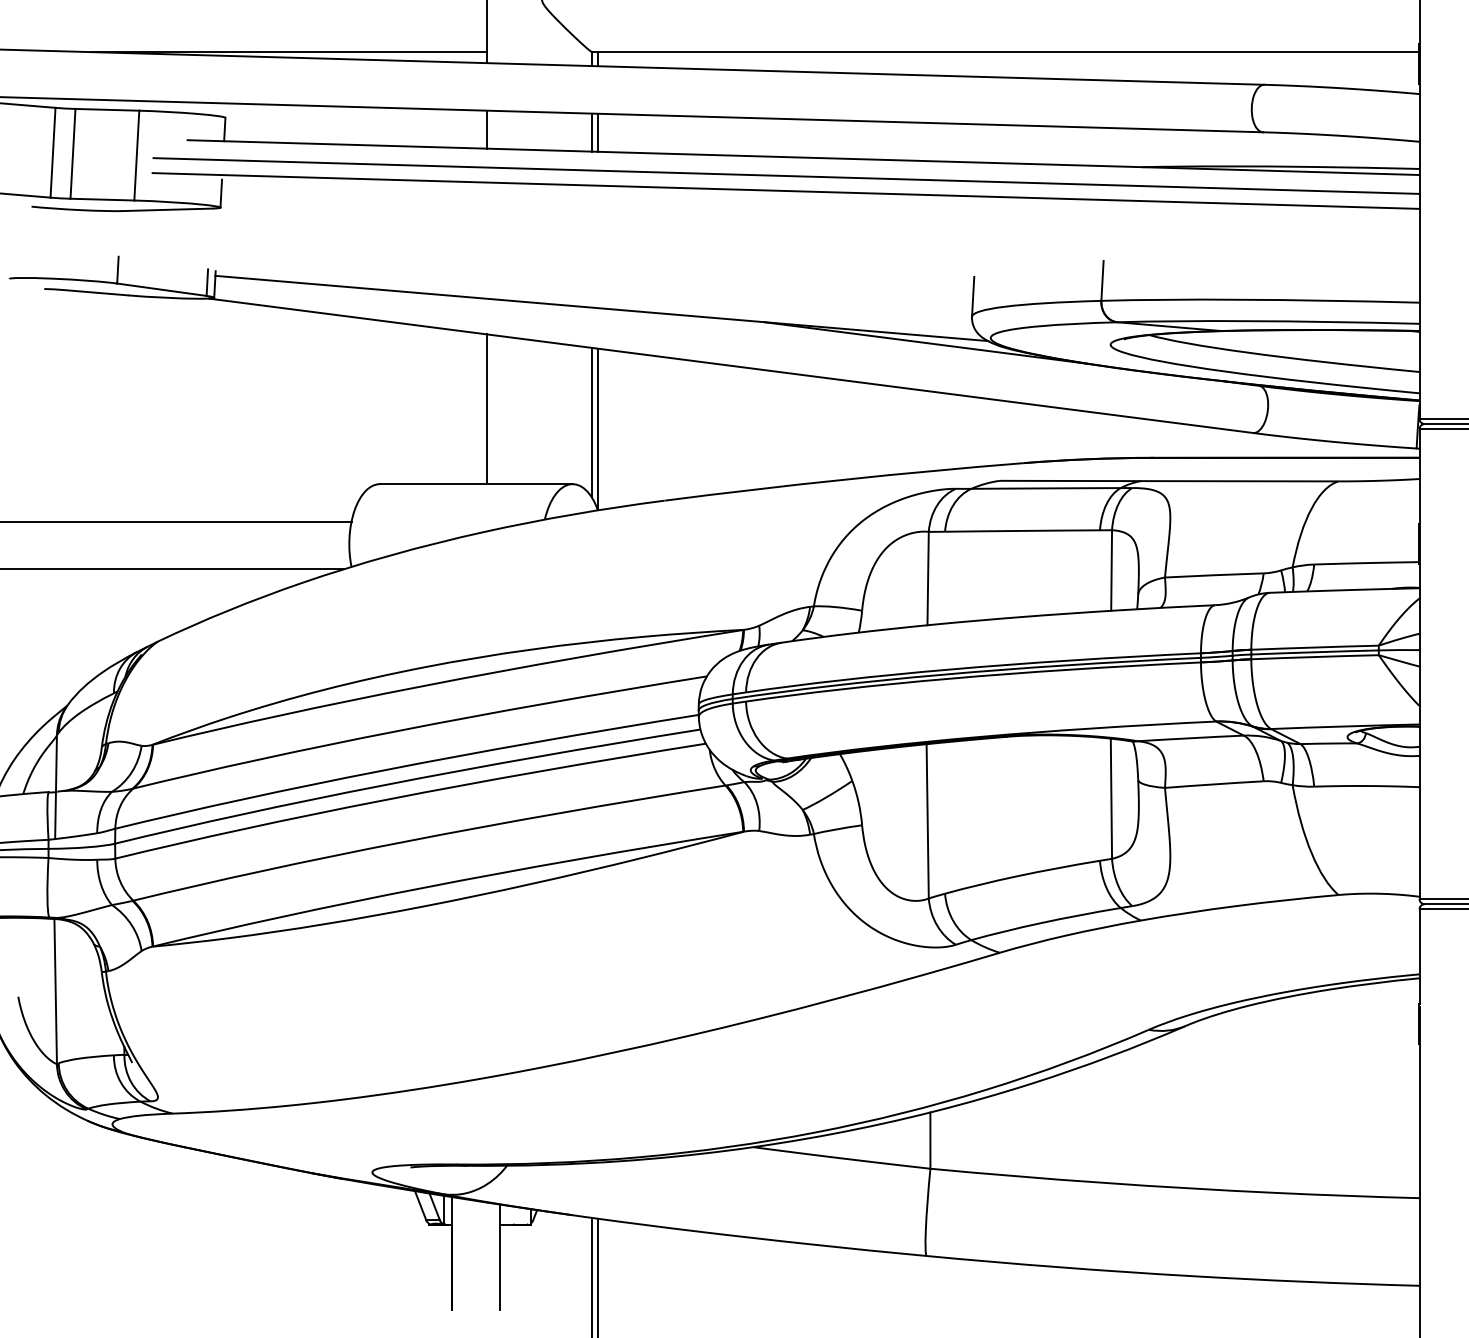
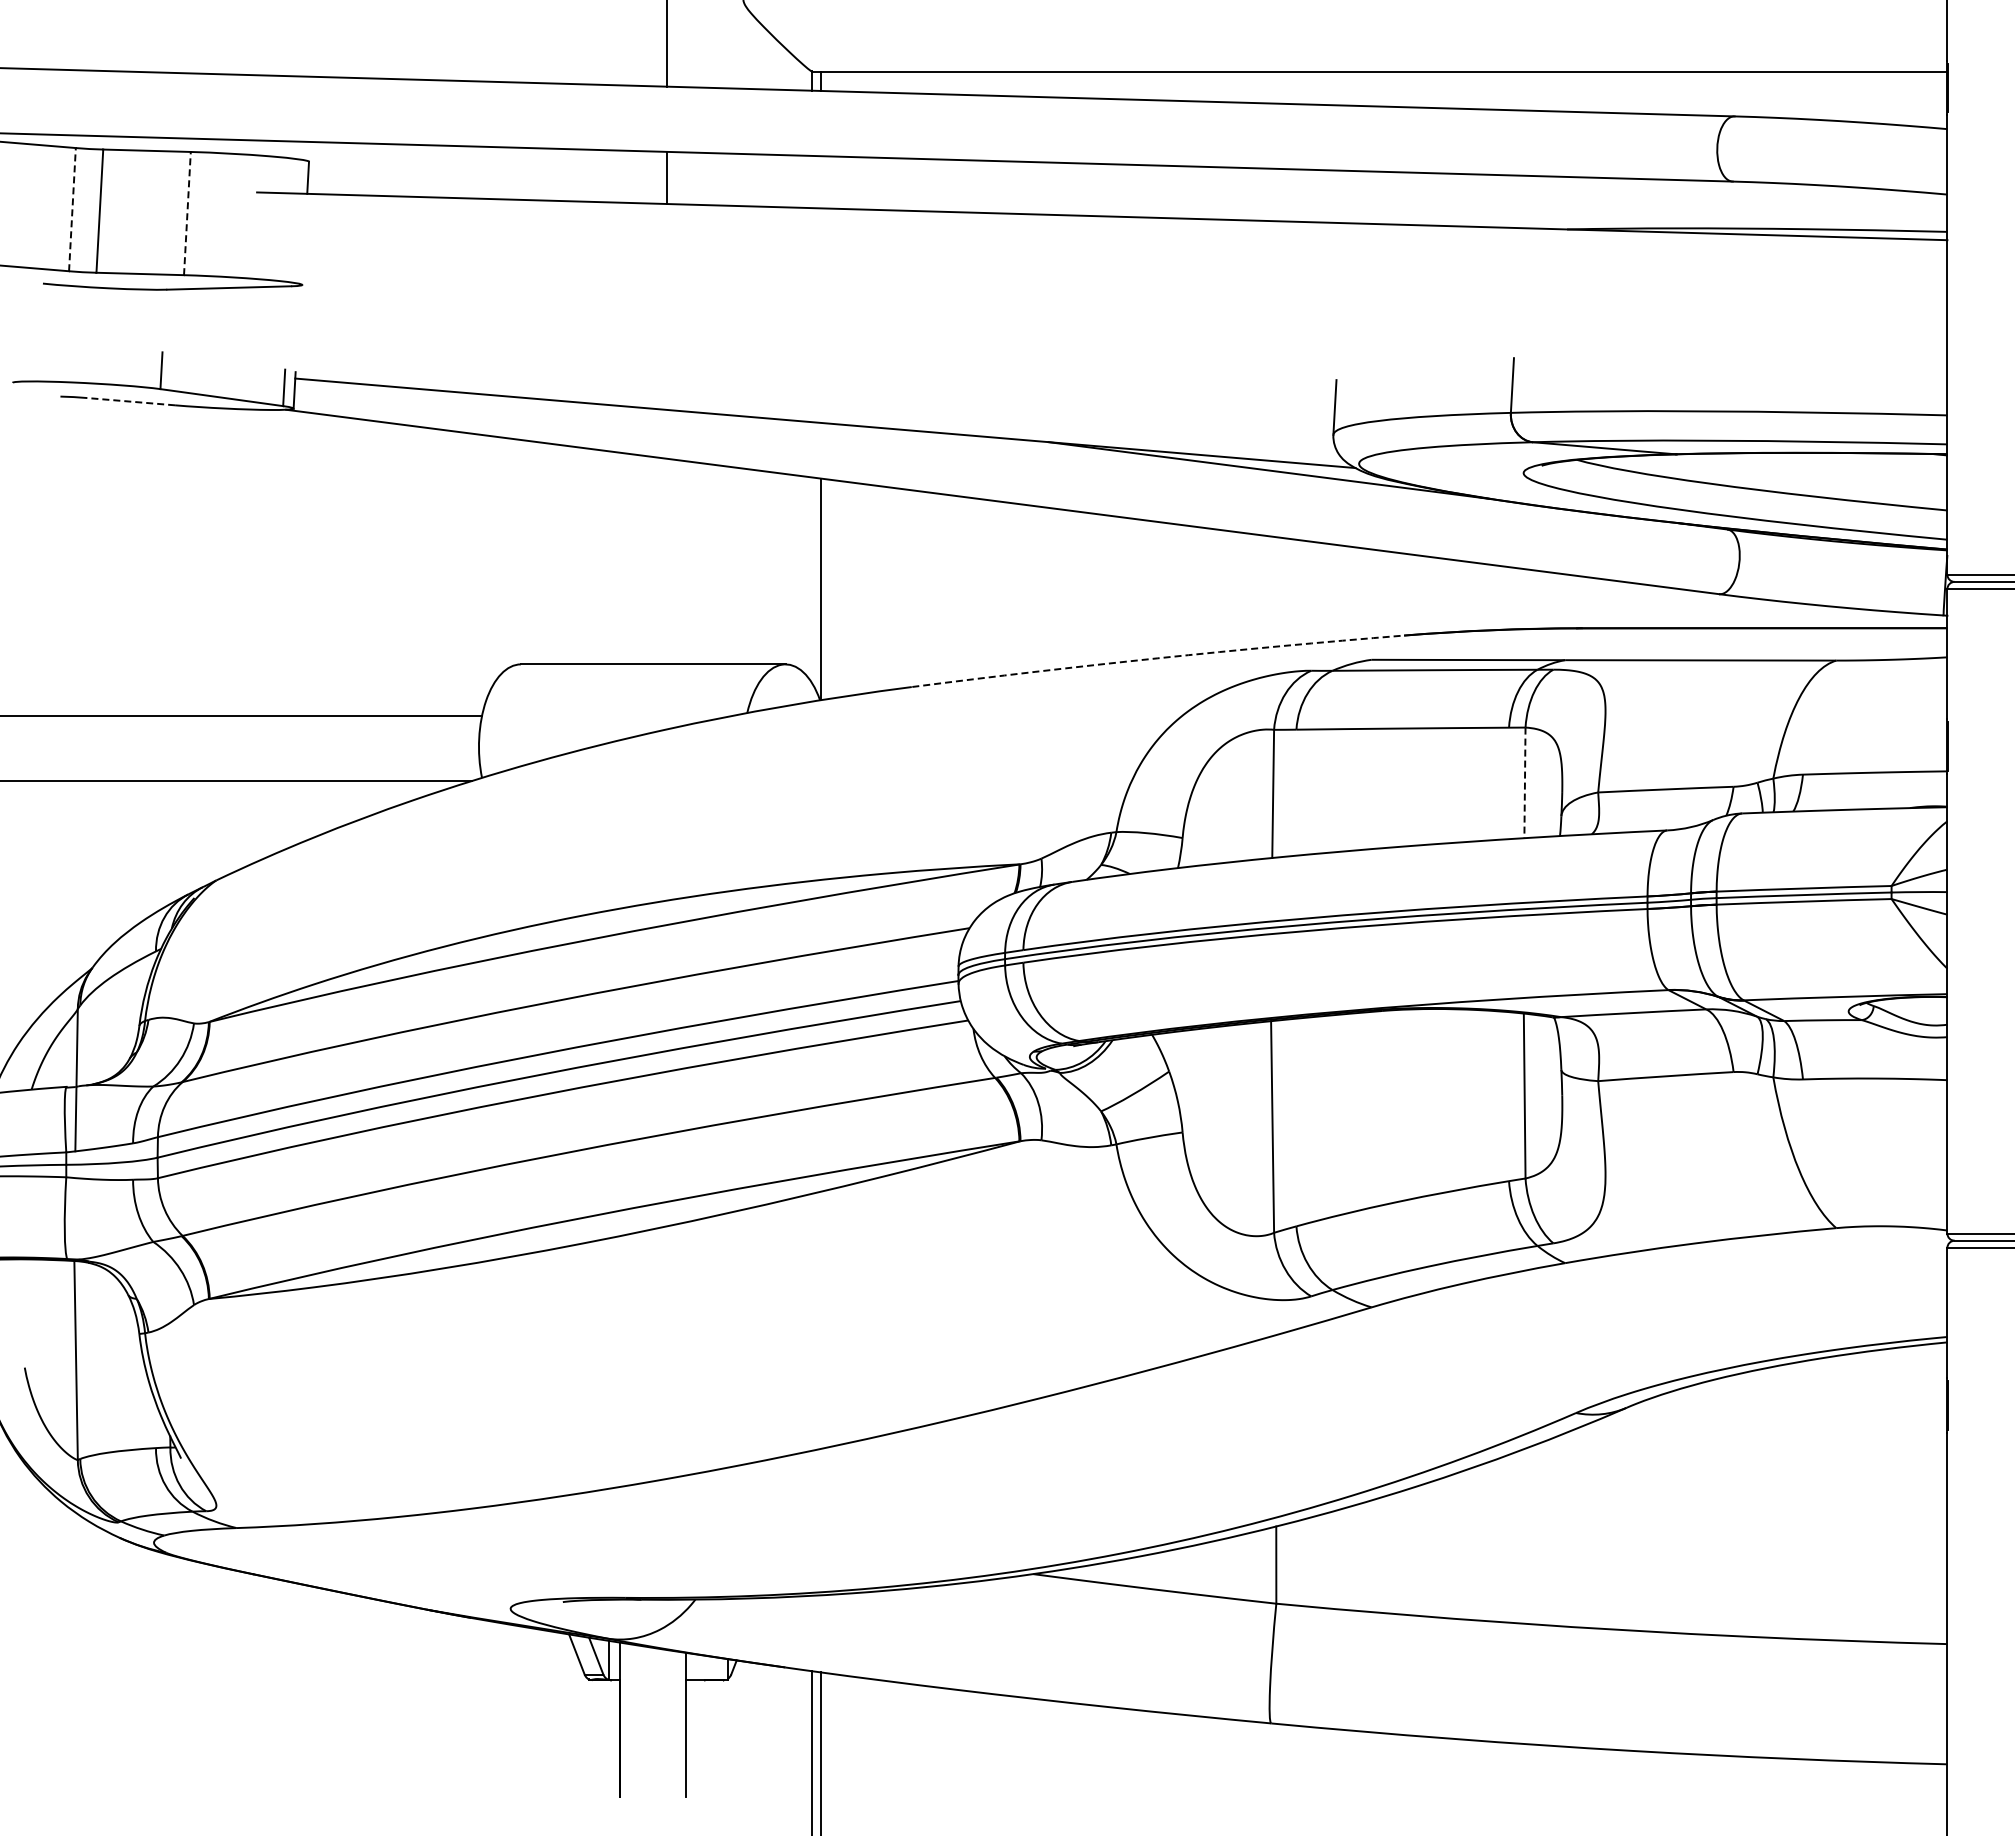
line: (288, 52) -> (395, 71), removed
line: (591, 132) -> (811, 181), removed
line: (598, 132) -> (820, 182), removed
line: (53, 152) -> (72, 209), solid -> dashed
line: (136, 155) -> (187, 213), solid -> dashed
line: (786, 175) -> (1078, 241), removed
line: (786, 190) -> (1078, 261), removed
line: (221, 193) -> (303, 265), removed
line: (95, 292) -> (130, 401), solid -> dashed
line: (486, 409) -> (667, 561), removed
line: (591, 422) -> (811, 579), removed
arc: (843, 479) -> (1157, 658), solid -> dashed
line: (1111, 570) -> (1524, 783), solid -> dashed

